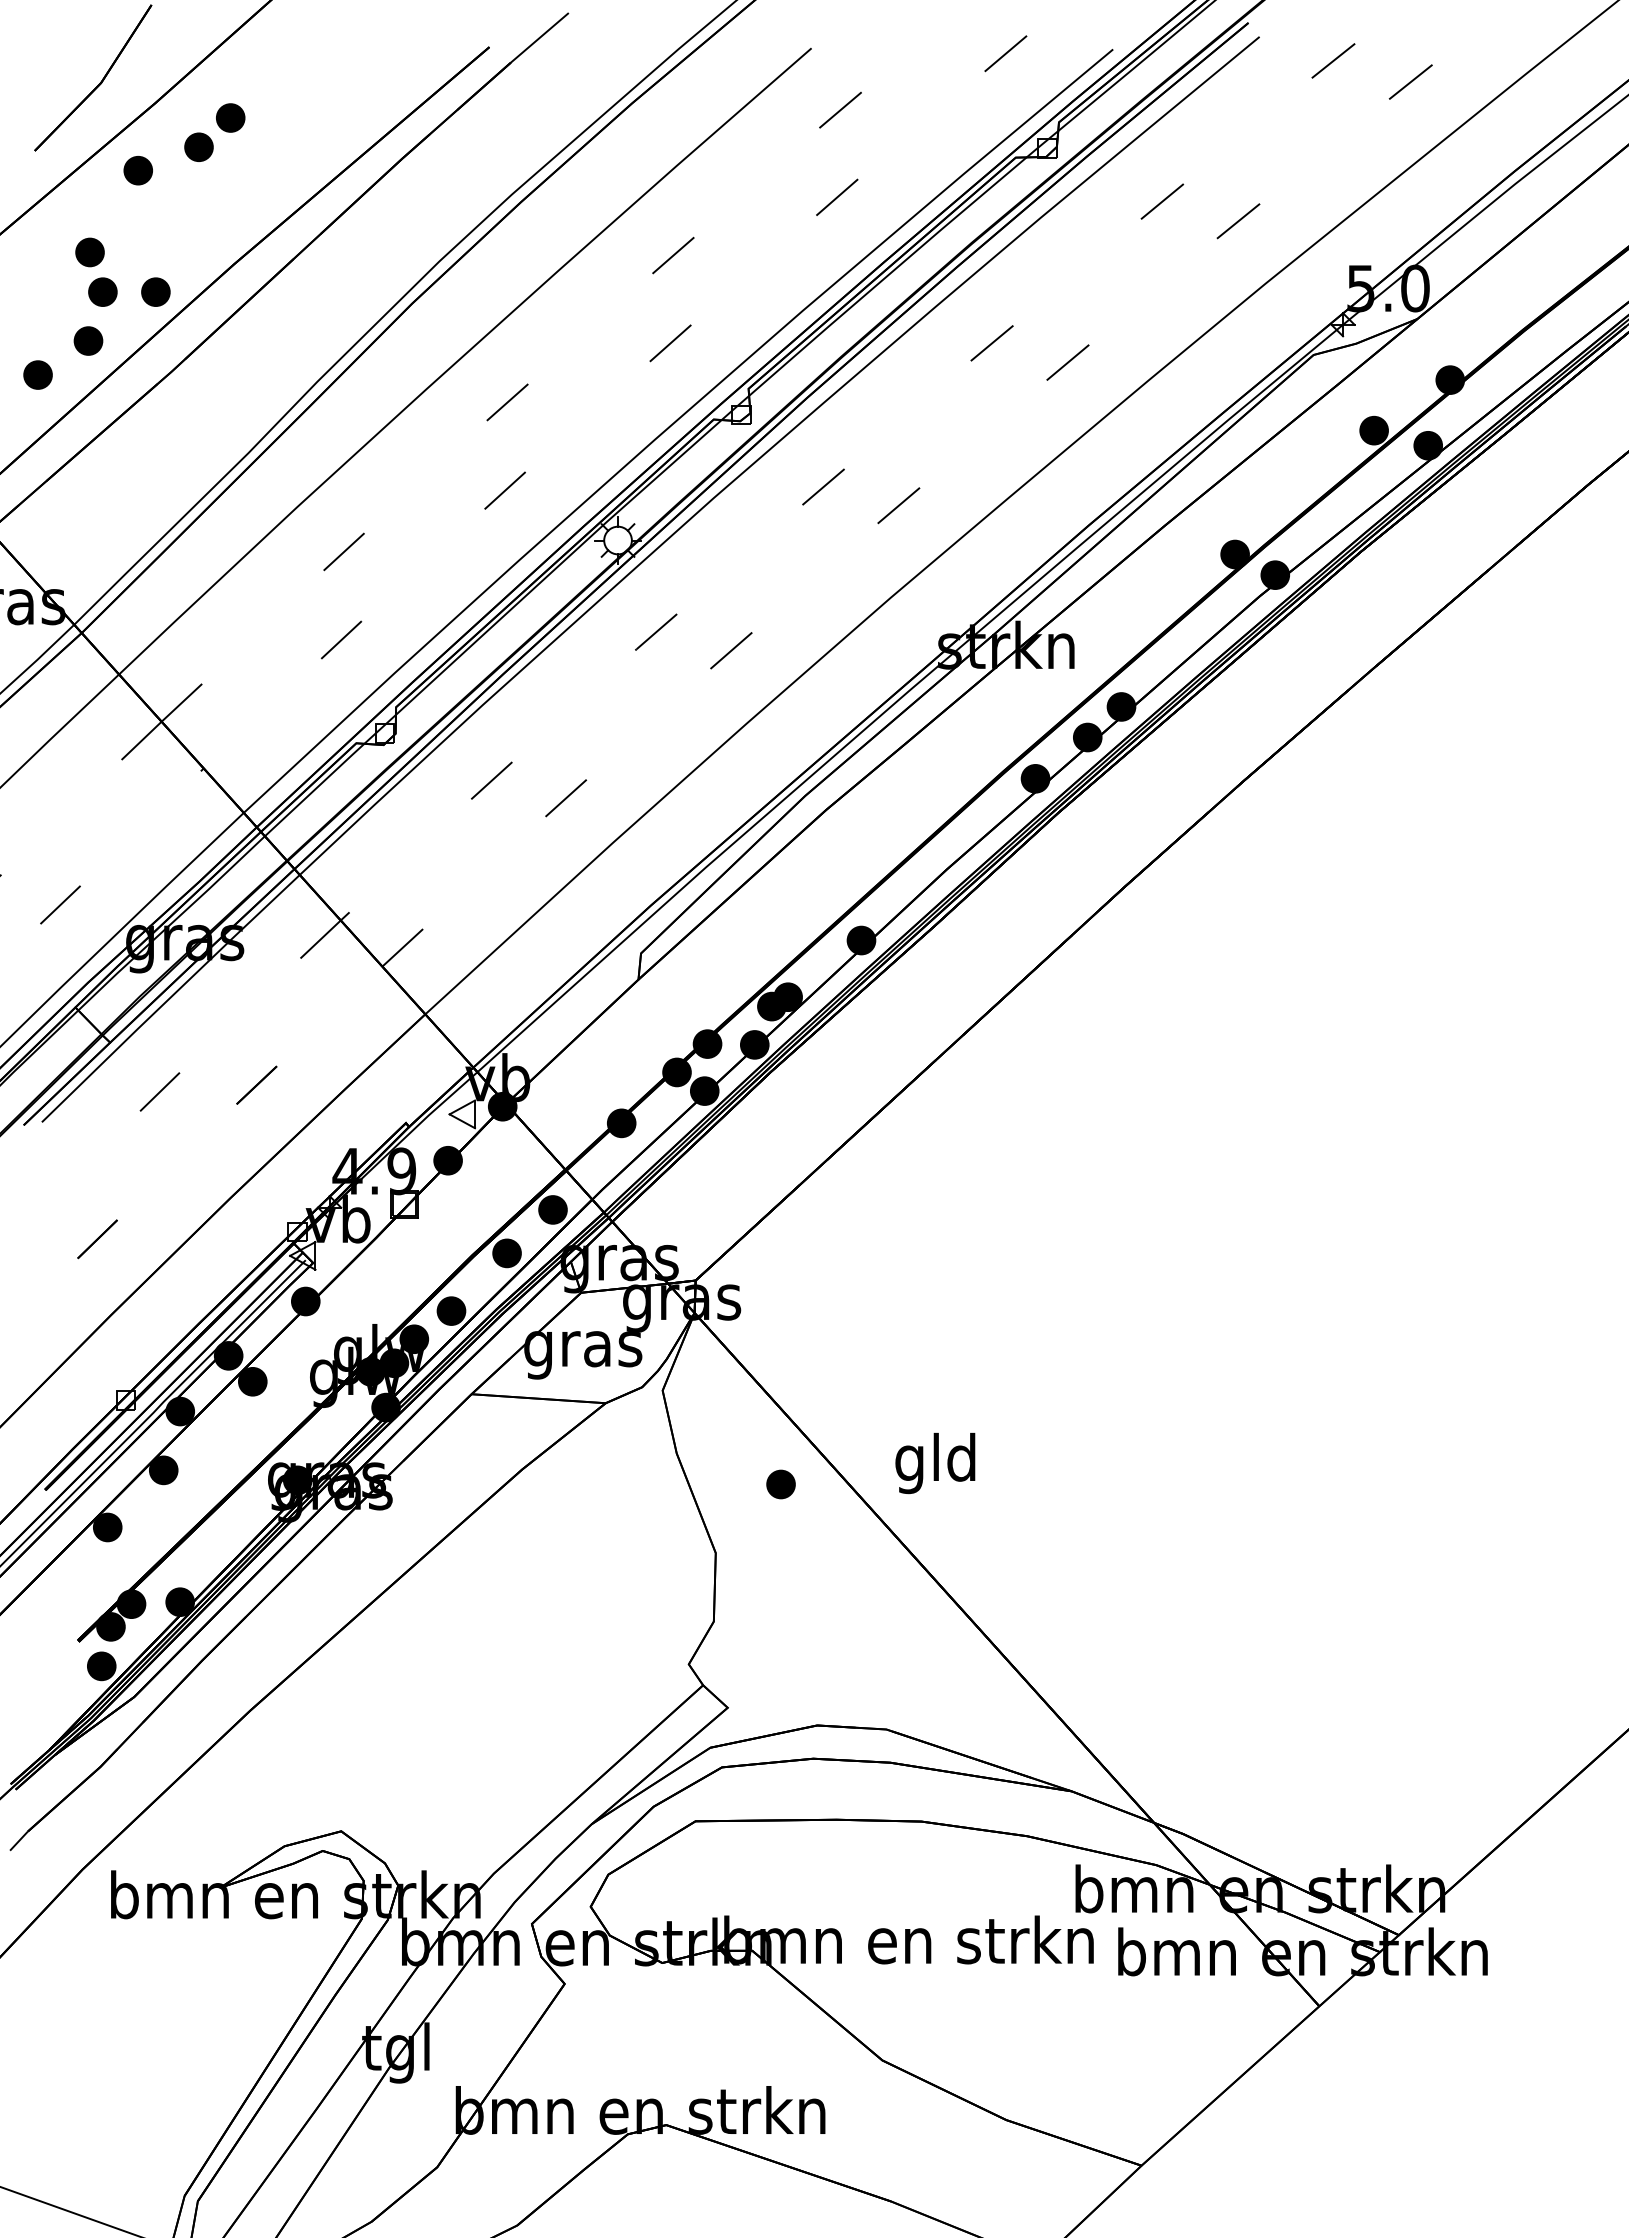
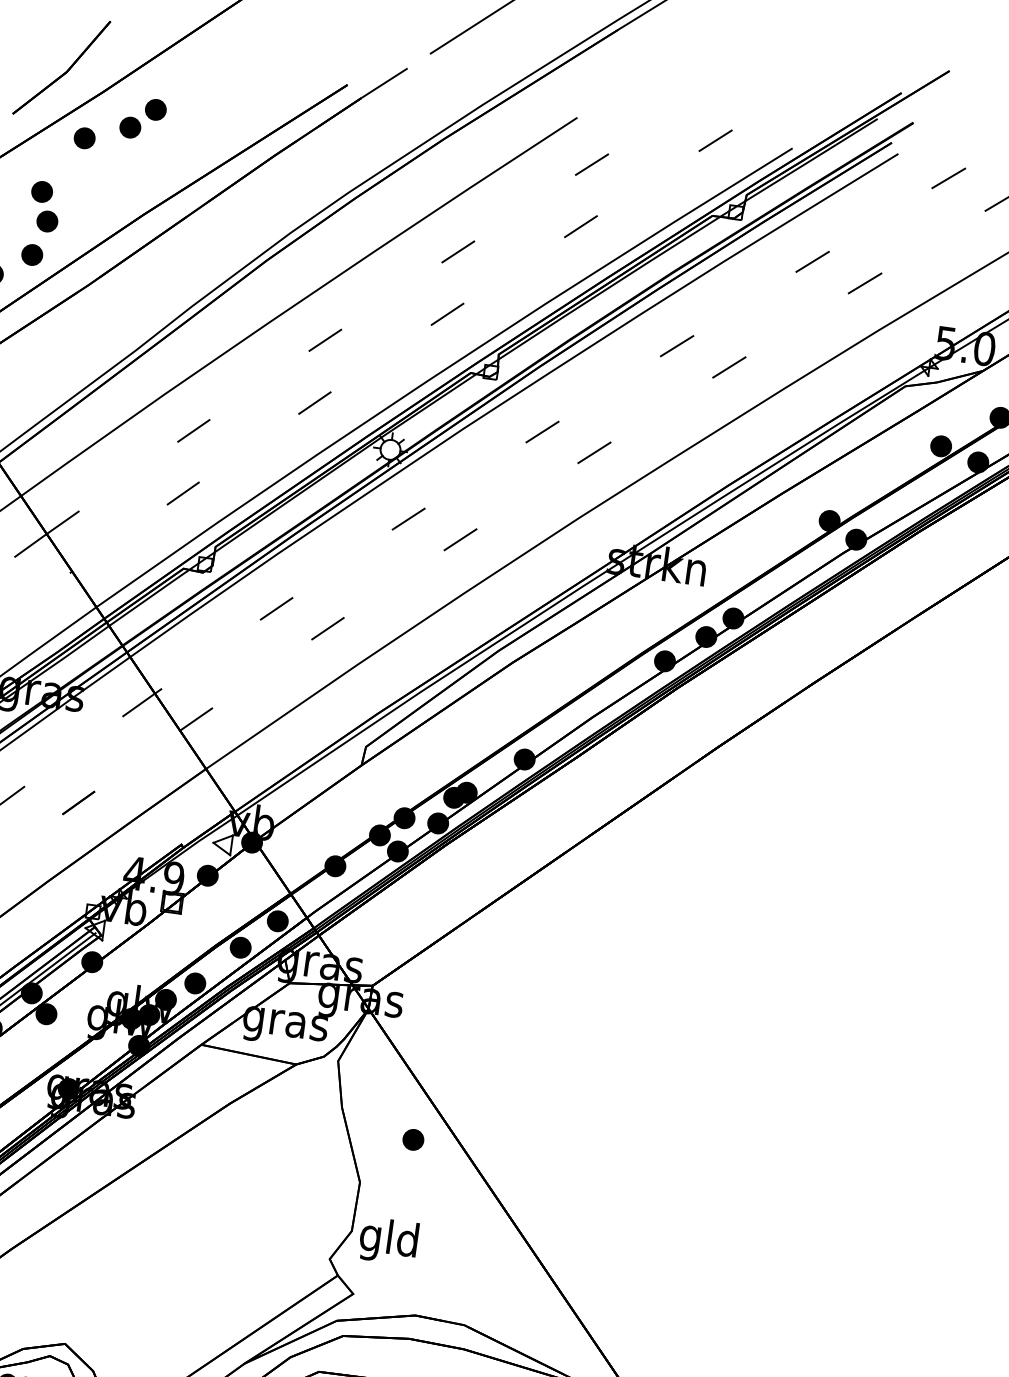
part: (155, 291) -> (85, 226), removed
text: (935, 1463) -> (388, 1241), moved

